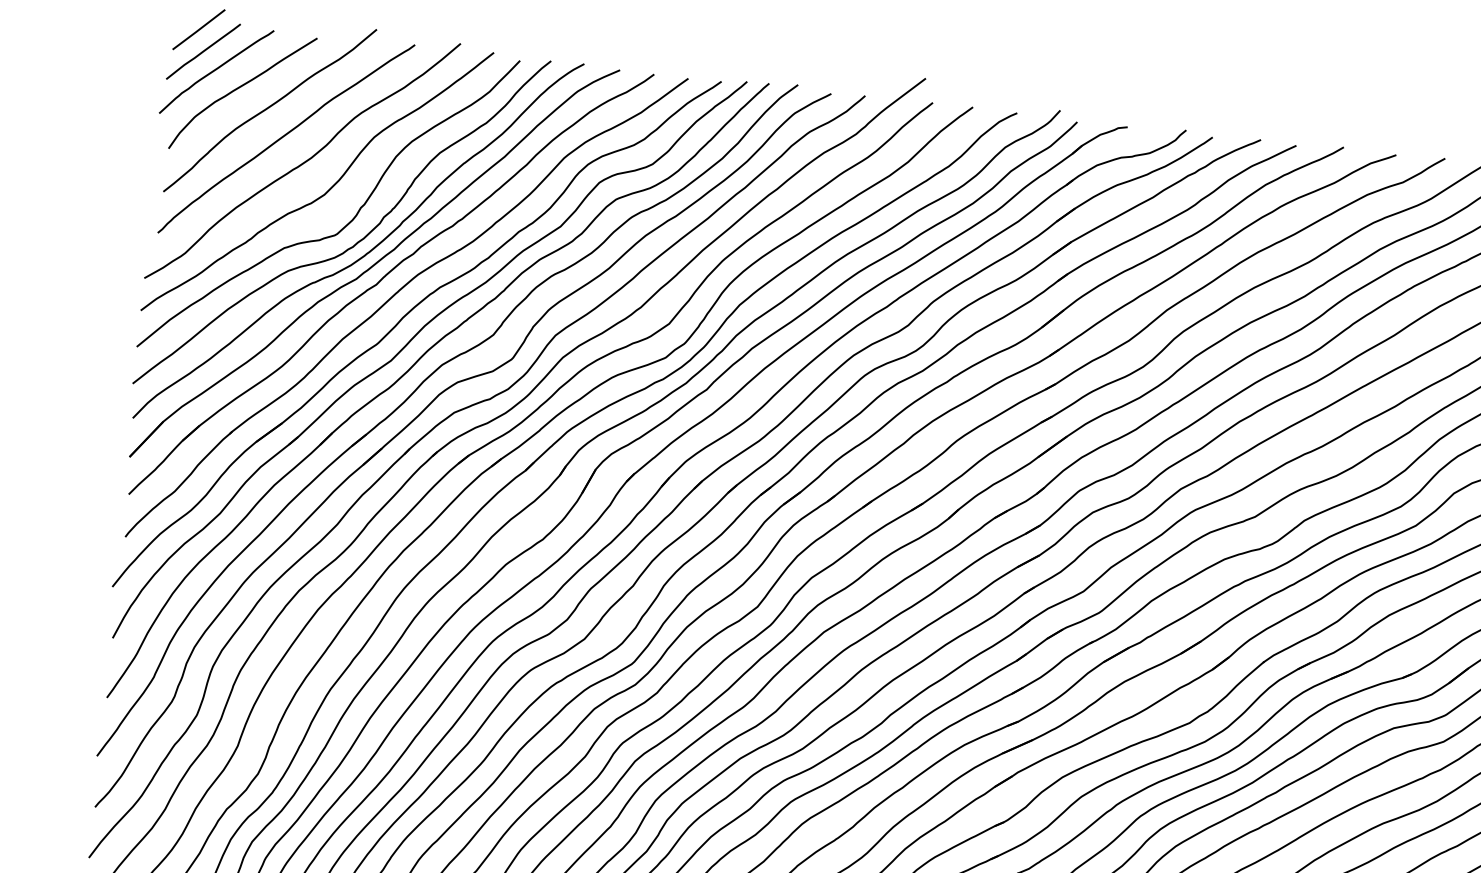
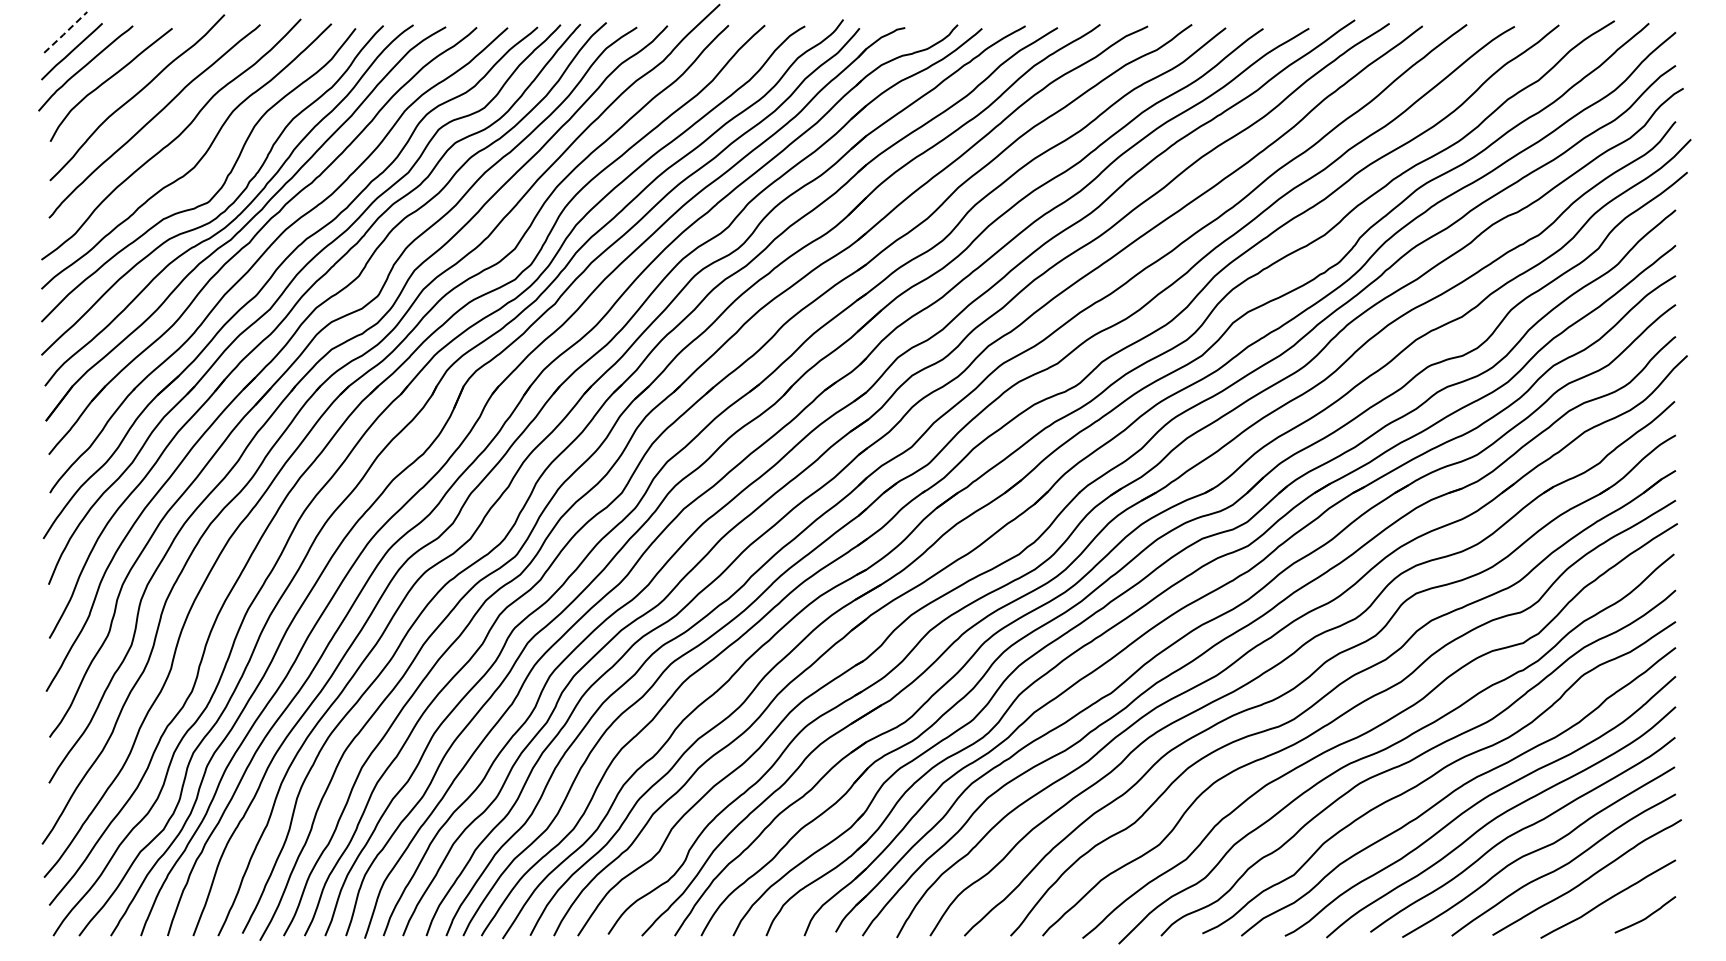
line: (198, 29) -> (65, 32), solid -> dashed

